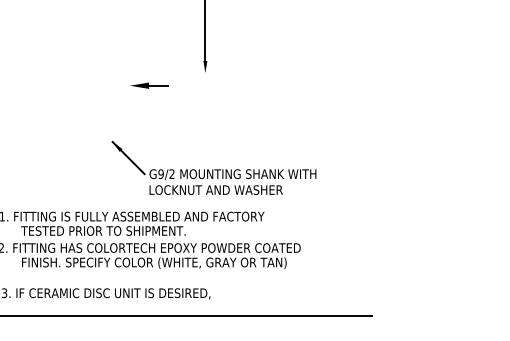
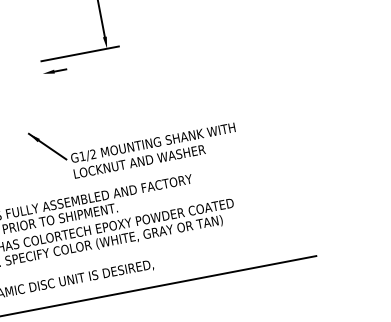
line: (177, 73) -> (79, 54), added
part: (149, 85) -> (54, 71), size x0.62
text: (160, 174) -> (82, 156), G9/2 -> G1/2

